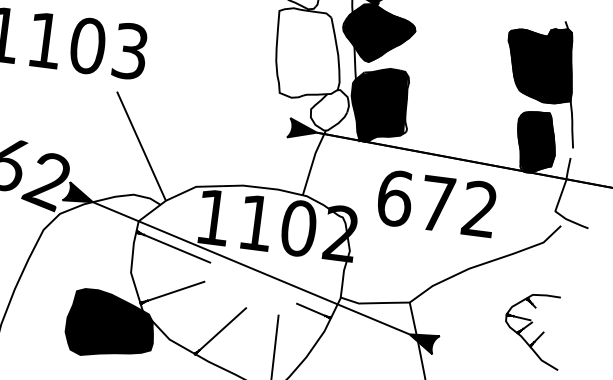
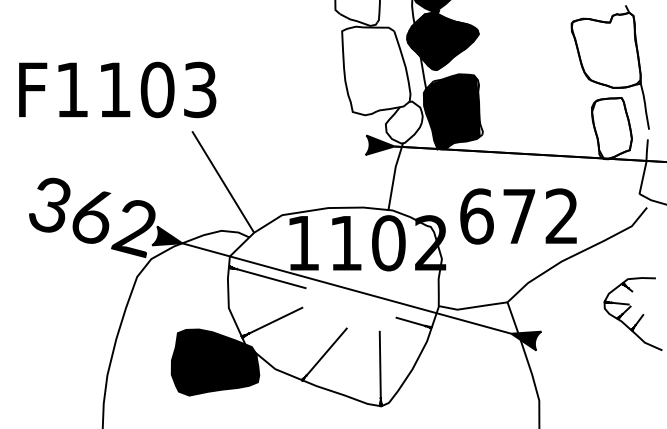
fill: (539, 62) -> (605, 49), removed
fill: (535, 142) -> (611, 128), removed
text: (436, 203) -> (518, 216), moved

